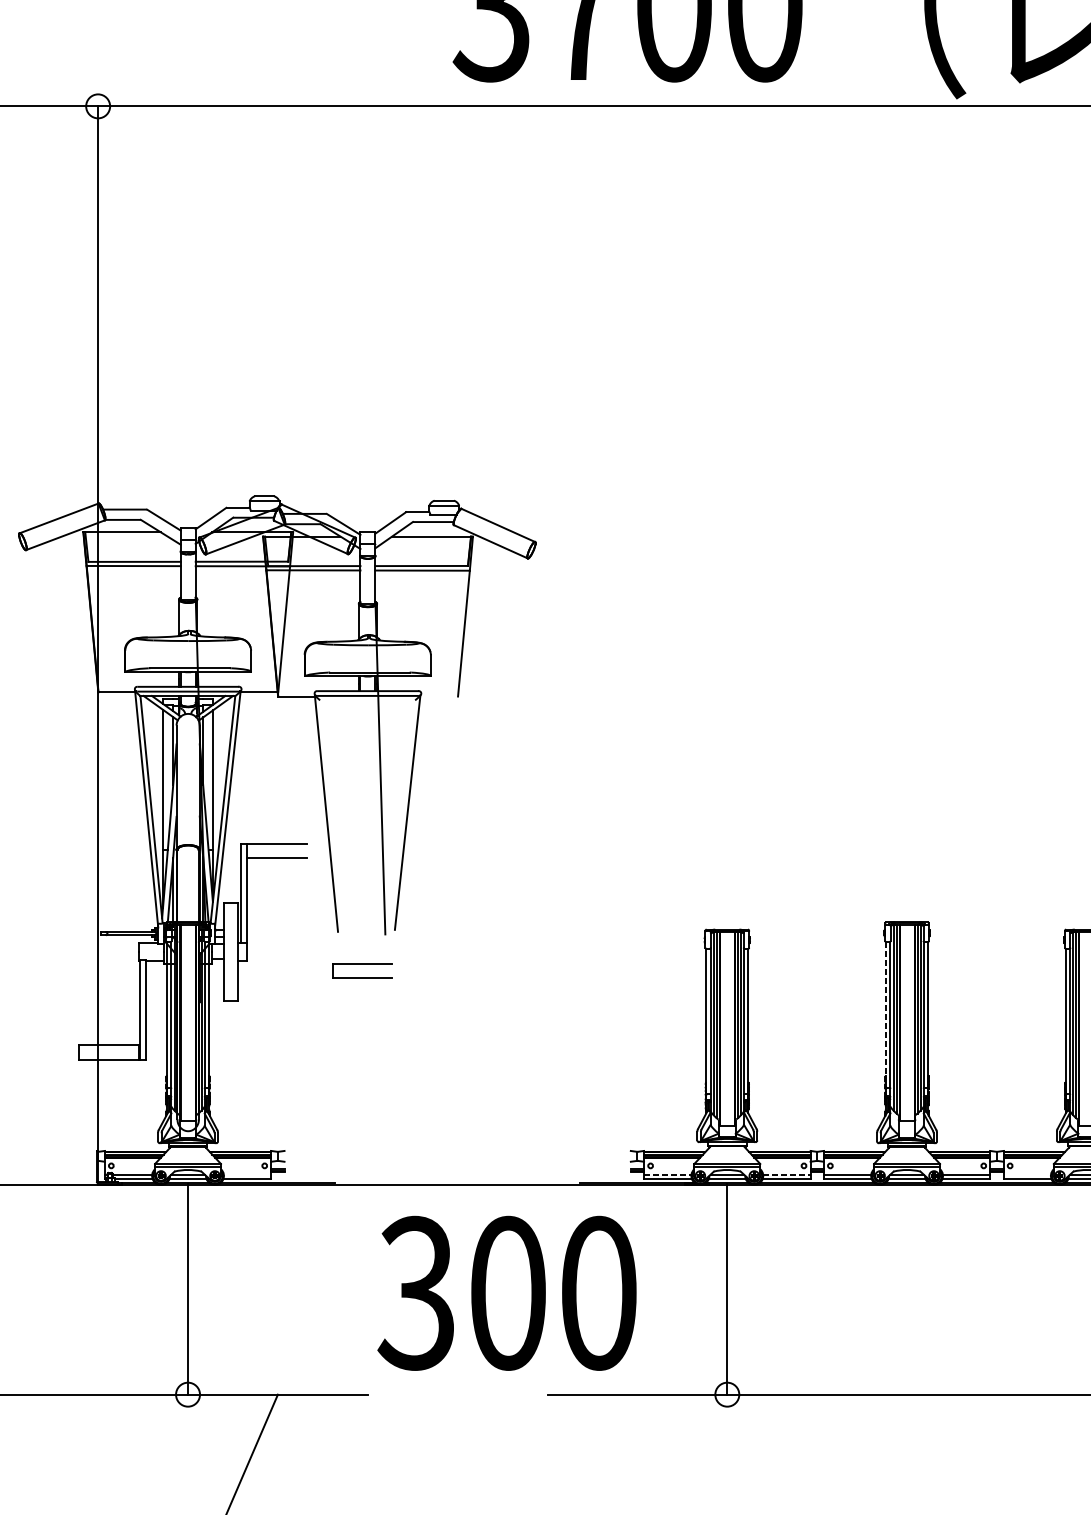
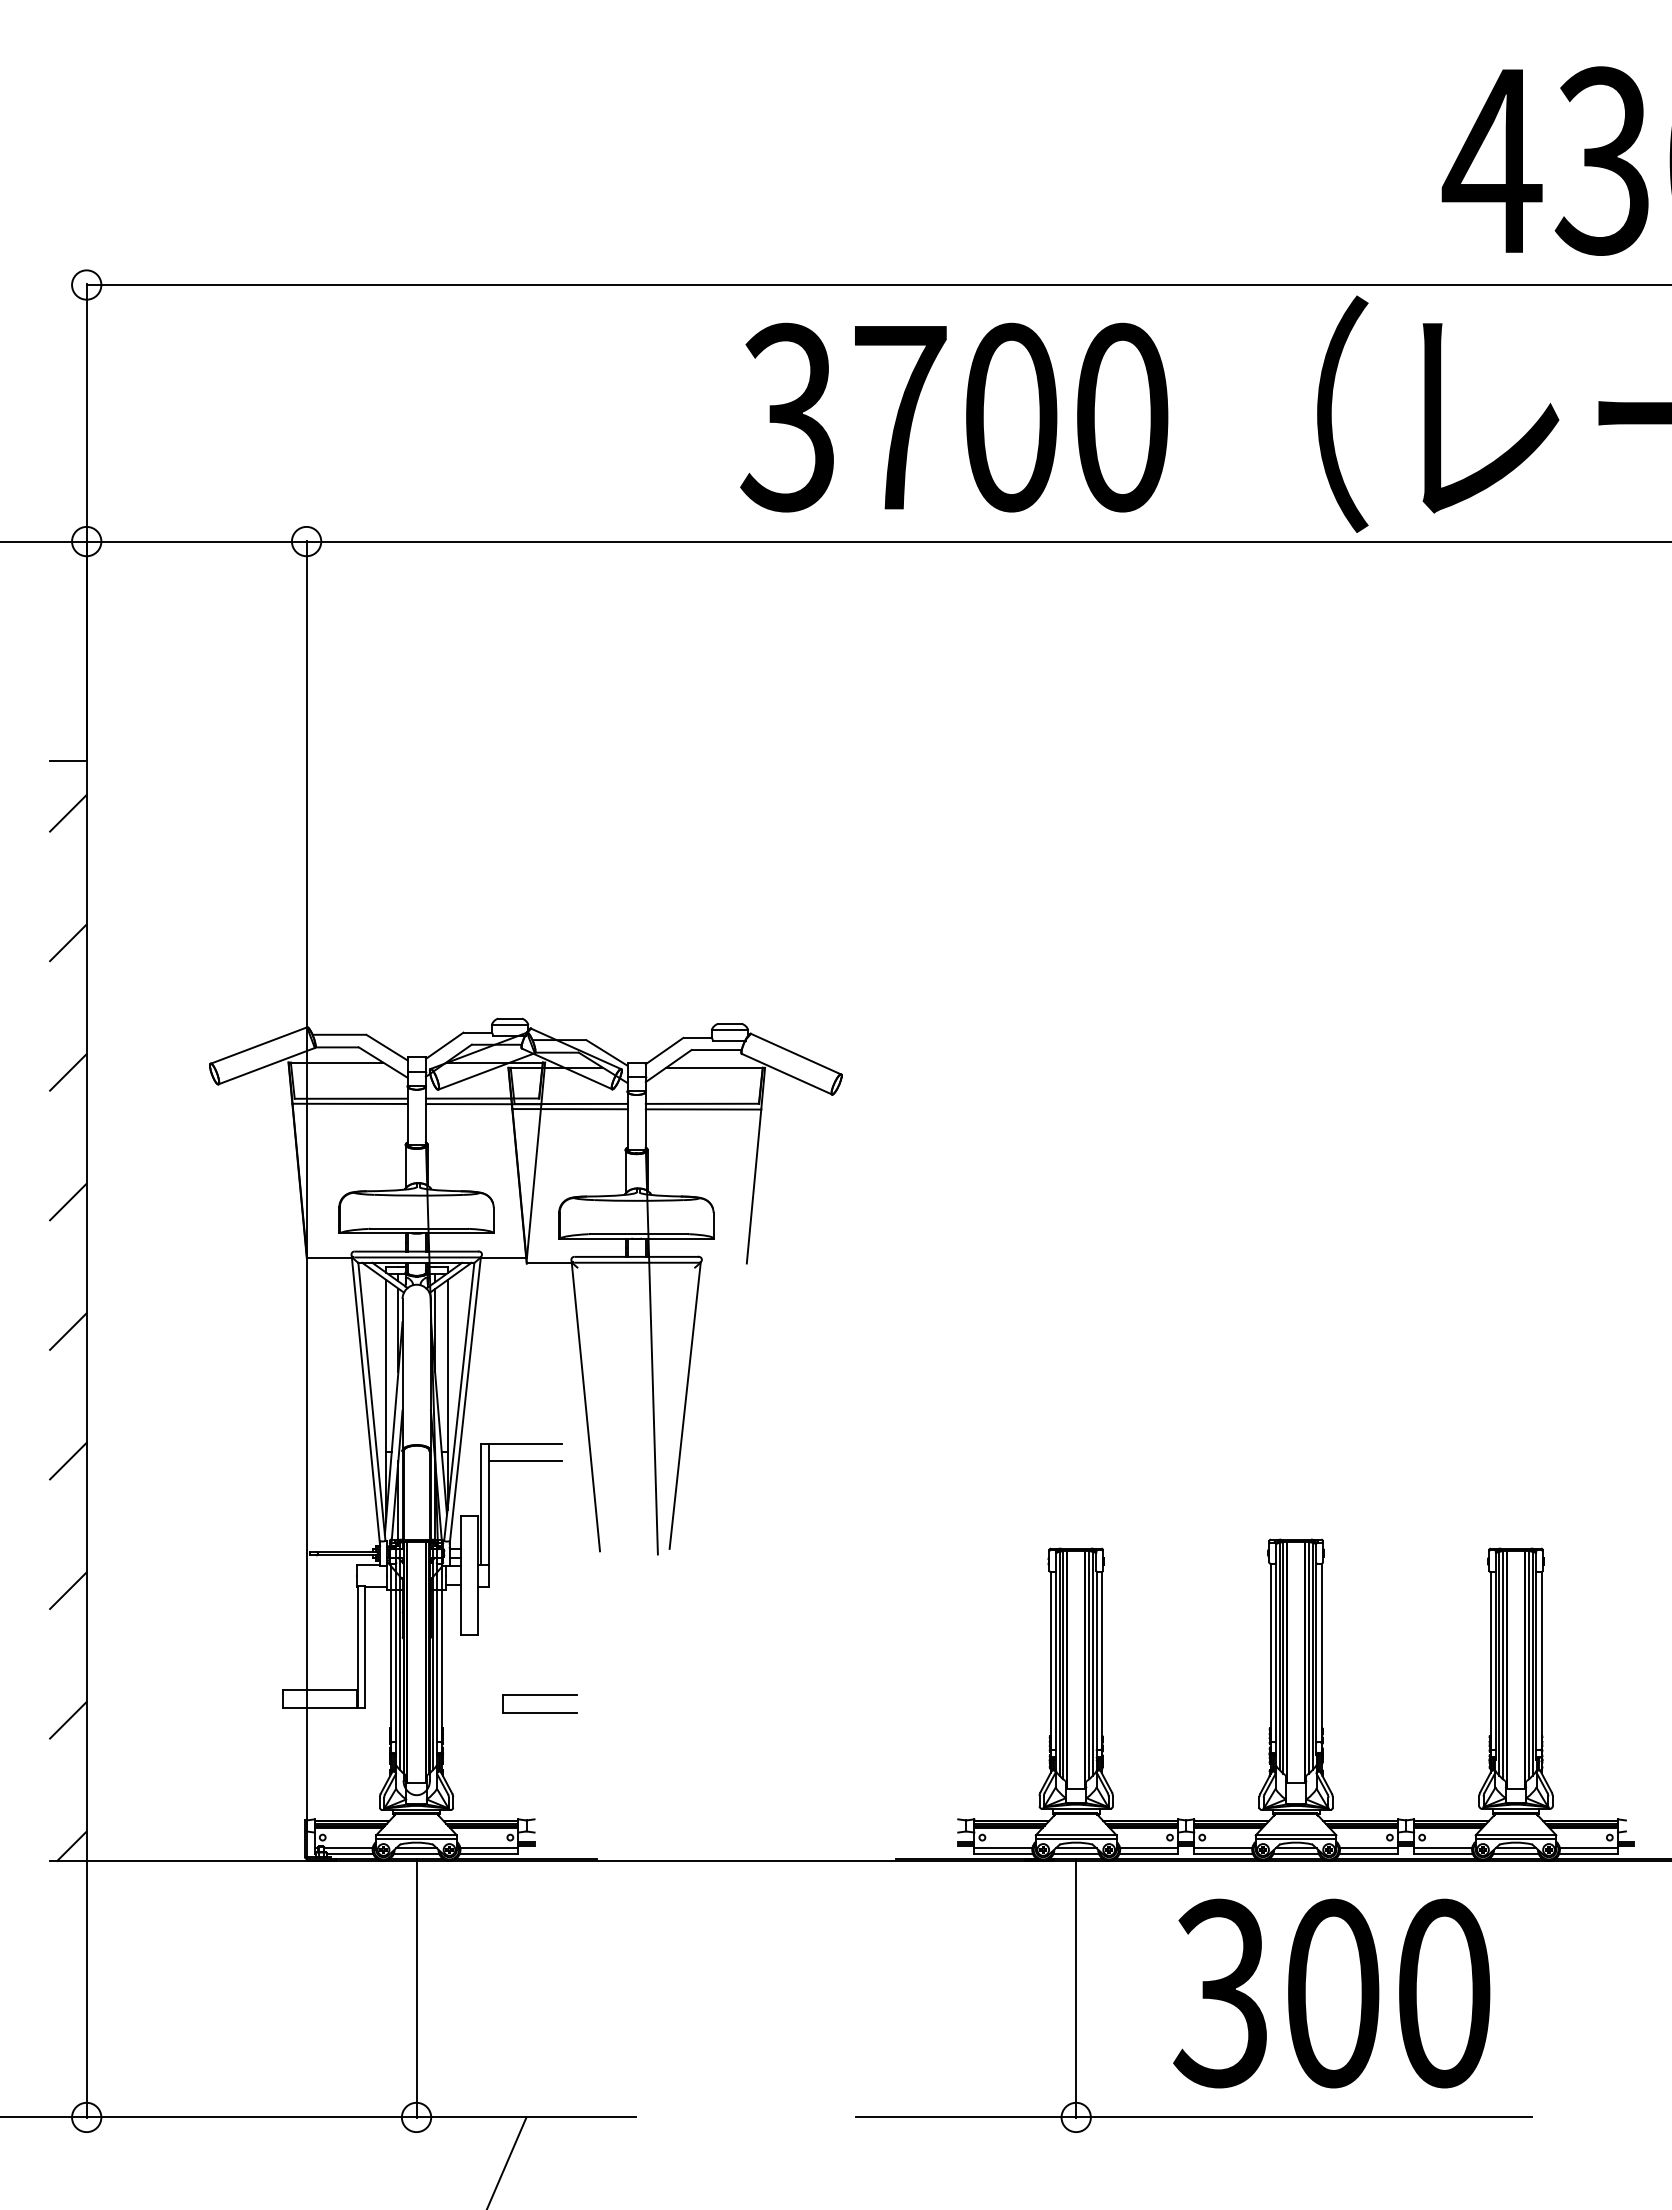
part: (362, 963) -> (539, 1695), moved
line: (886, 1018) -> (1270, 1657), dashed -> solid
line: (247, 1174) -> (489, 1848), added
line: (667, 1174) -> (1003, 1848), dashed -> solid
line: (787, 1174) -> (1149, 1848), dashed -> solid
line: (1027, 1174) -> (1443, 1848), added
text: (506, 1293) -> (1331, 1993), moved

